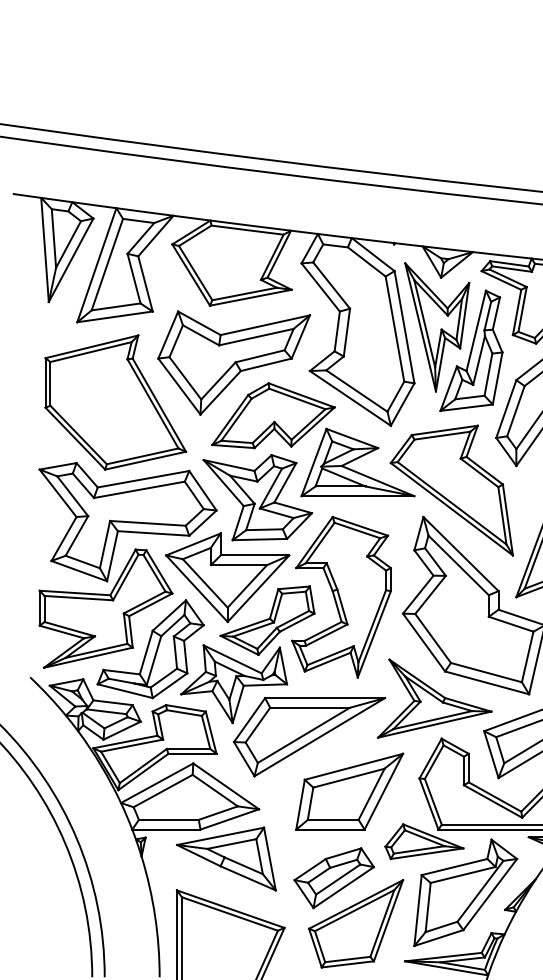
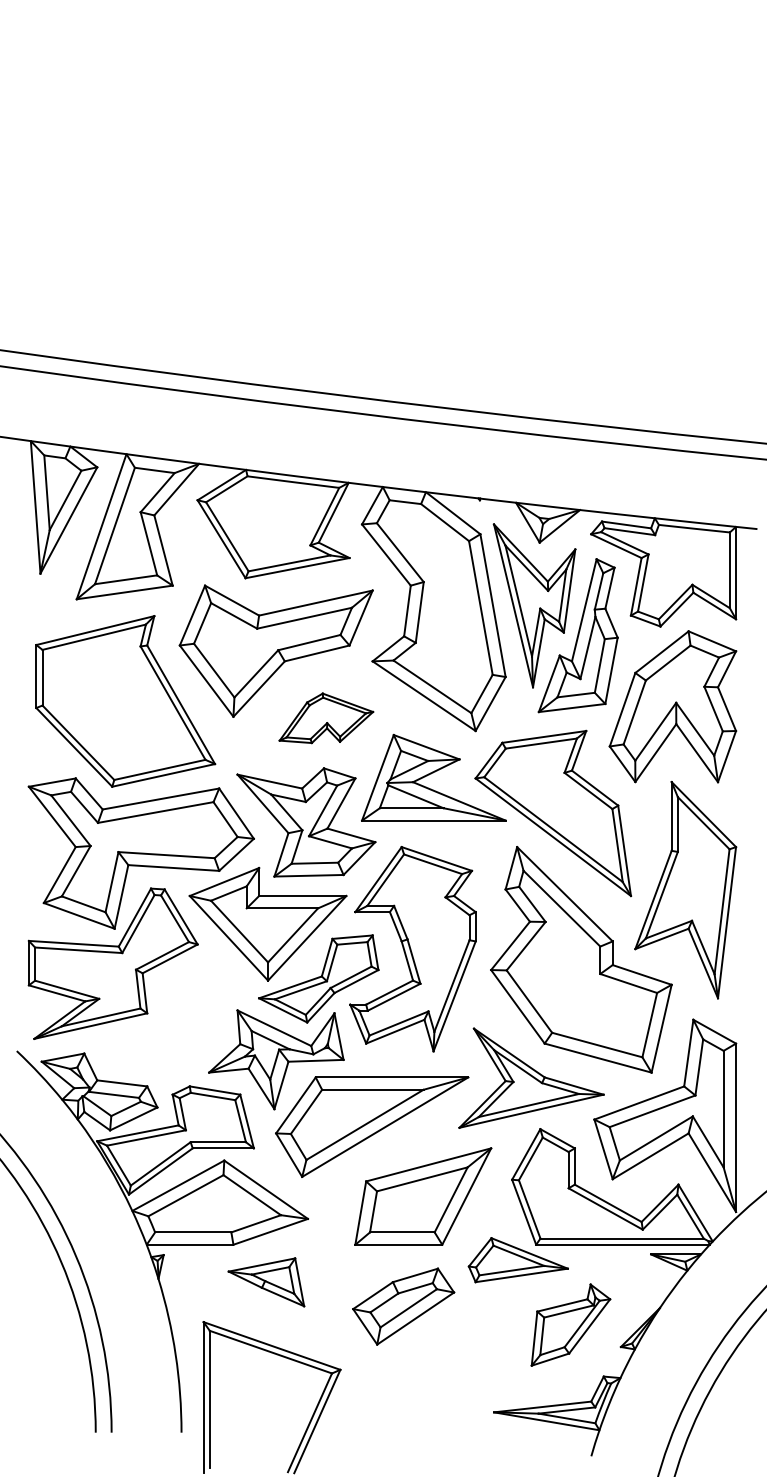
part: (273, 415) -> (326, 718), size x0.6
part: (150, 649) -> (169, 1015), removed
part: (226, 859) -> (266, 1282), size x0.6
part: (465, 892) -> (570, 1324), size x0.6
part: (356, 923) -> (431, 1364), removed

